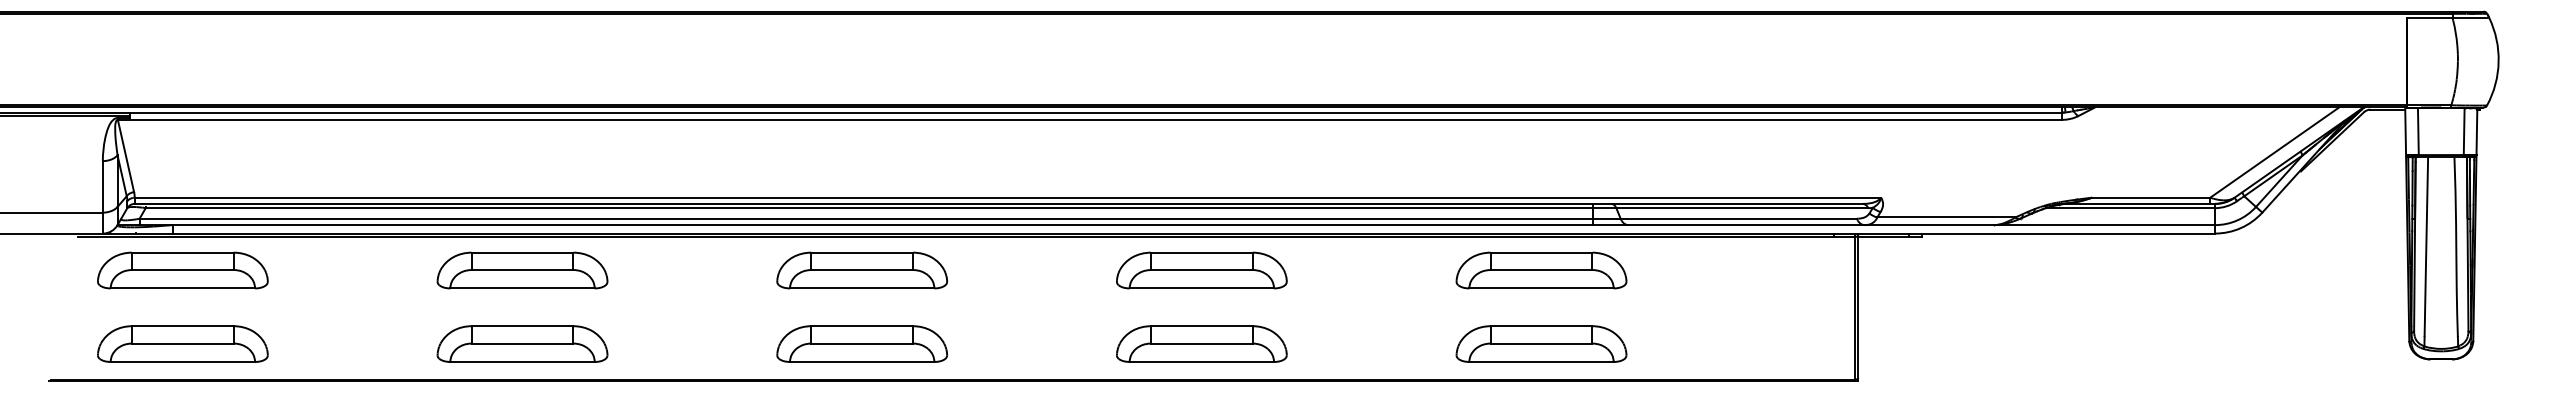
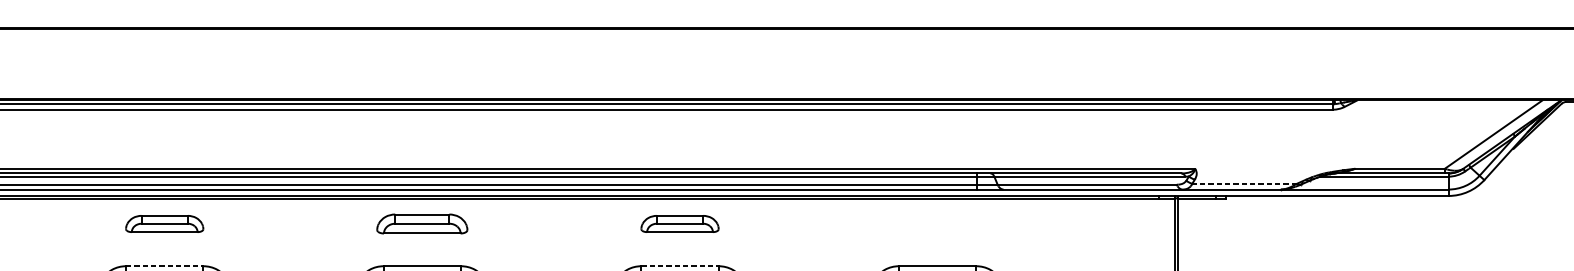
line: (1945, 217) -> (1244, 183), solid -> dashed
part: (522, 270) -> (164, 223), size x0.6
part: (861, 270) -> (421, 223), size x0.7
part: (1201, 270) -> (679, 223), size x0.6
part: (1541, 270) -> (937, 223), removed
line: (522, 326) -> (164, 266), solid -> dashed
line: (1201, 326) -> (679, 266), solid -> dashed

